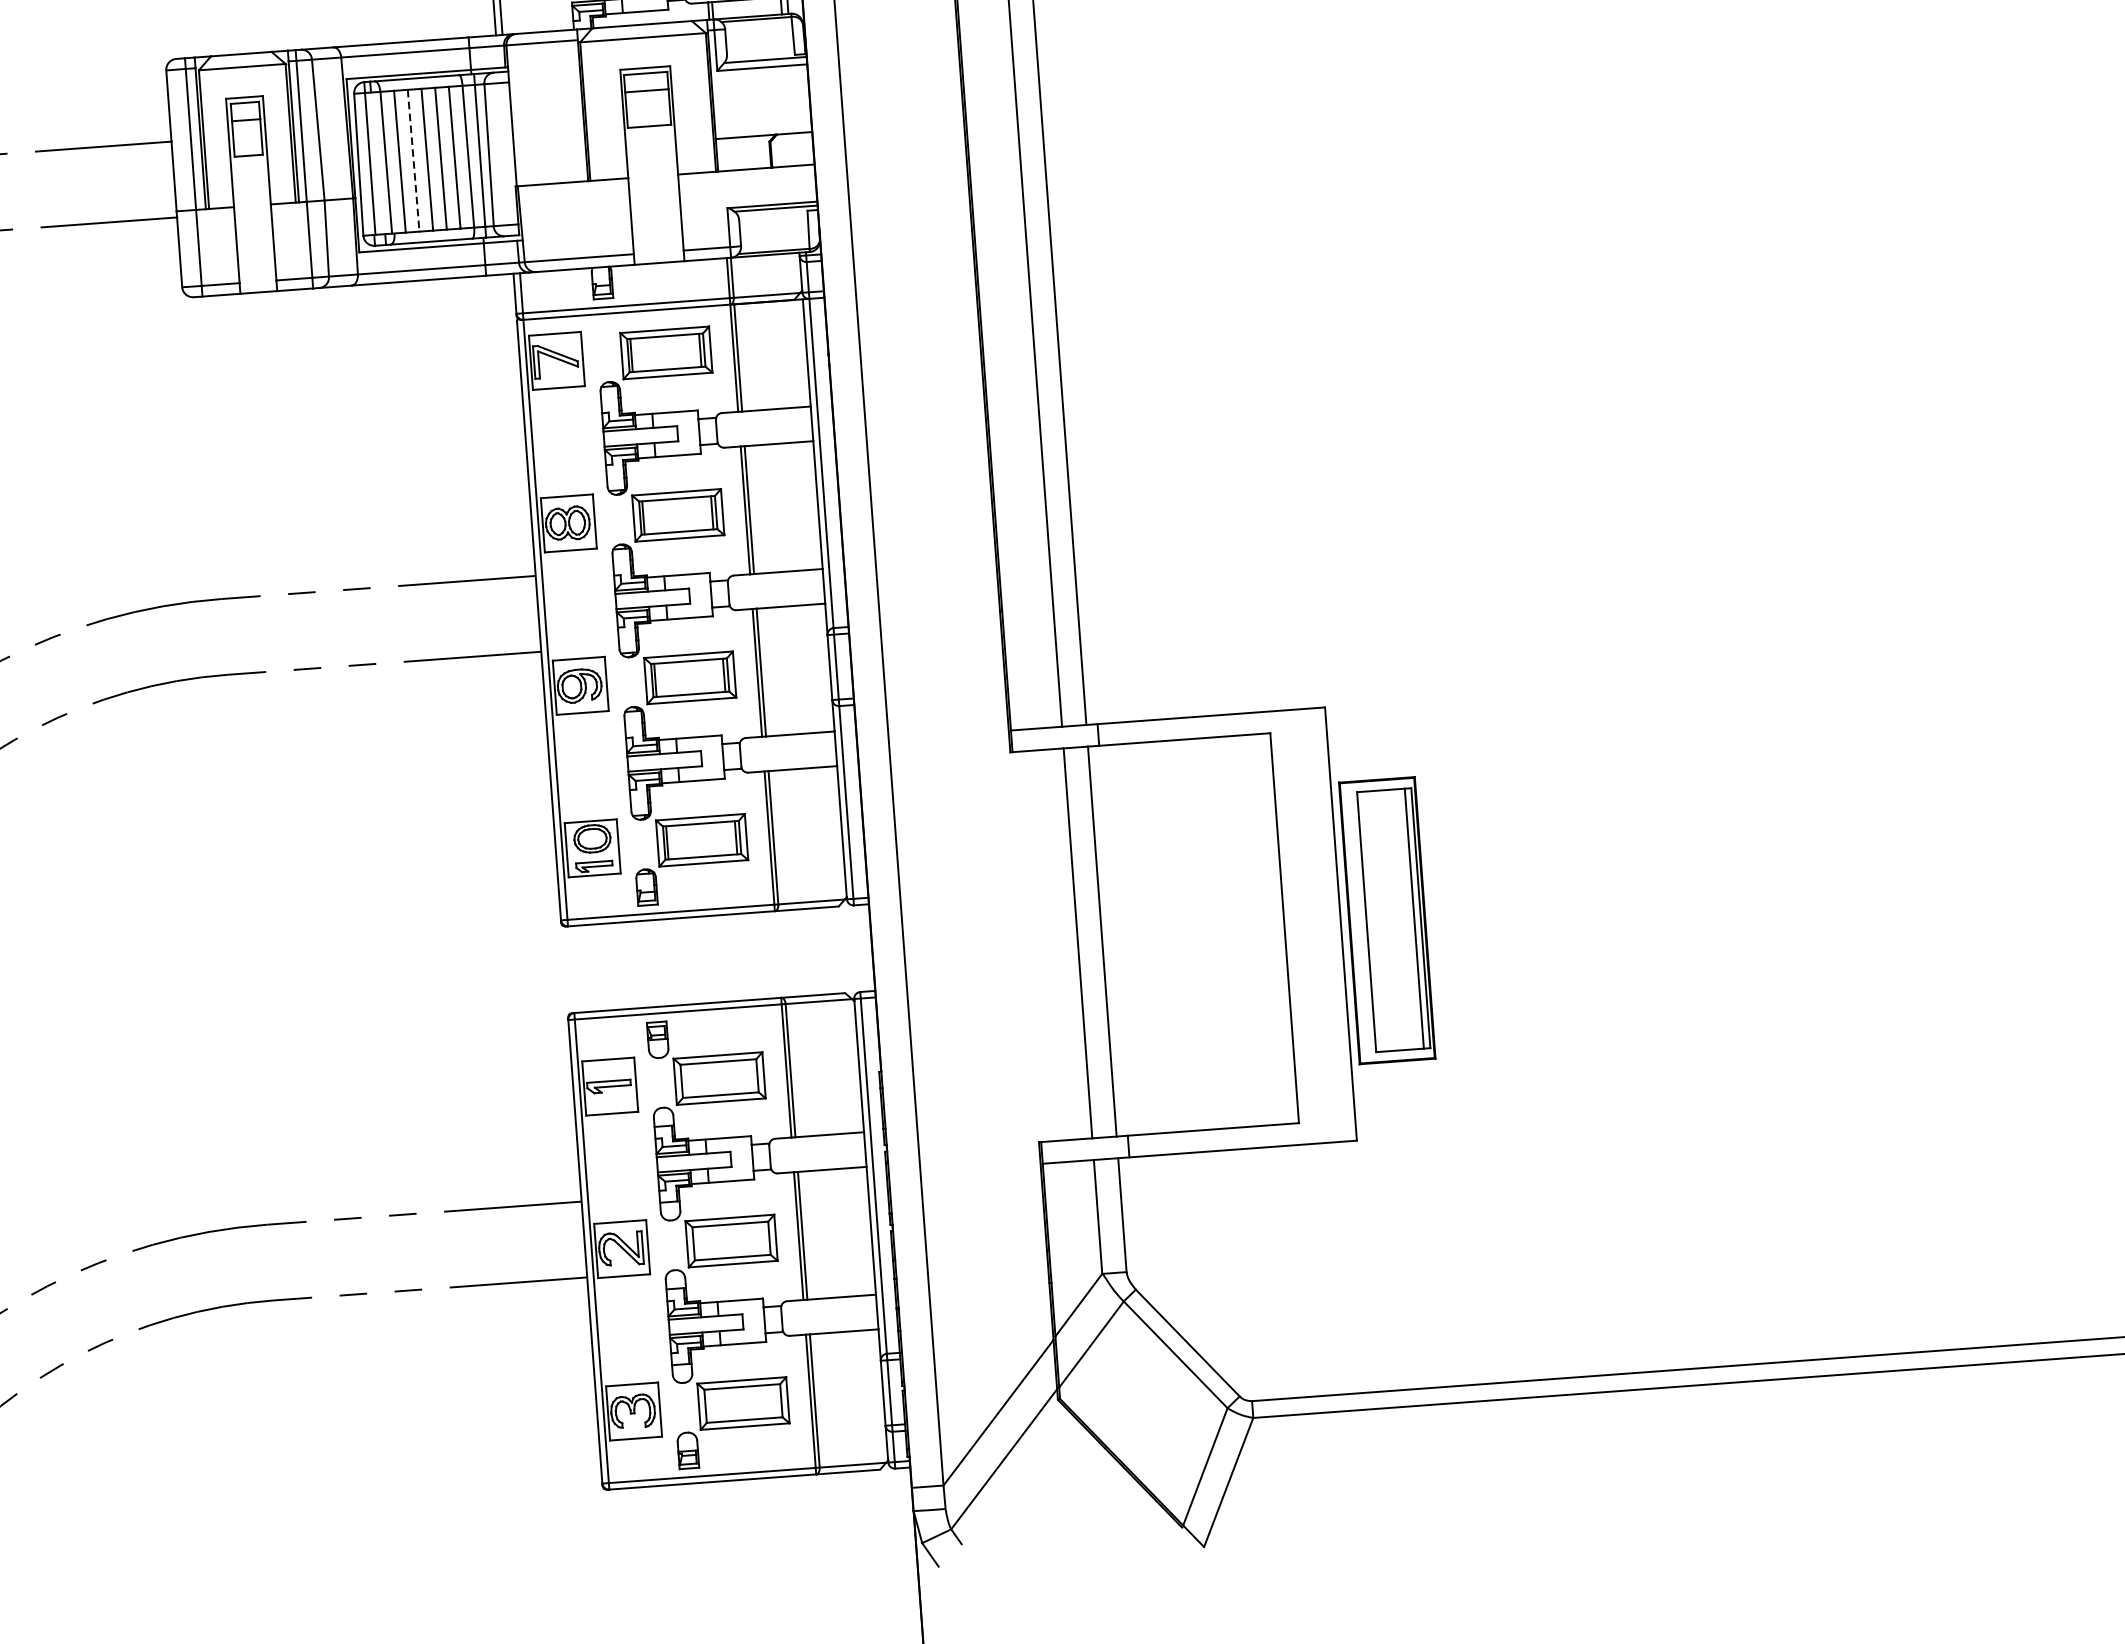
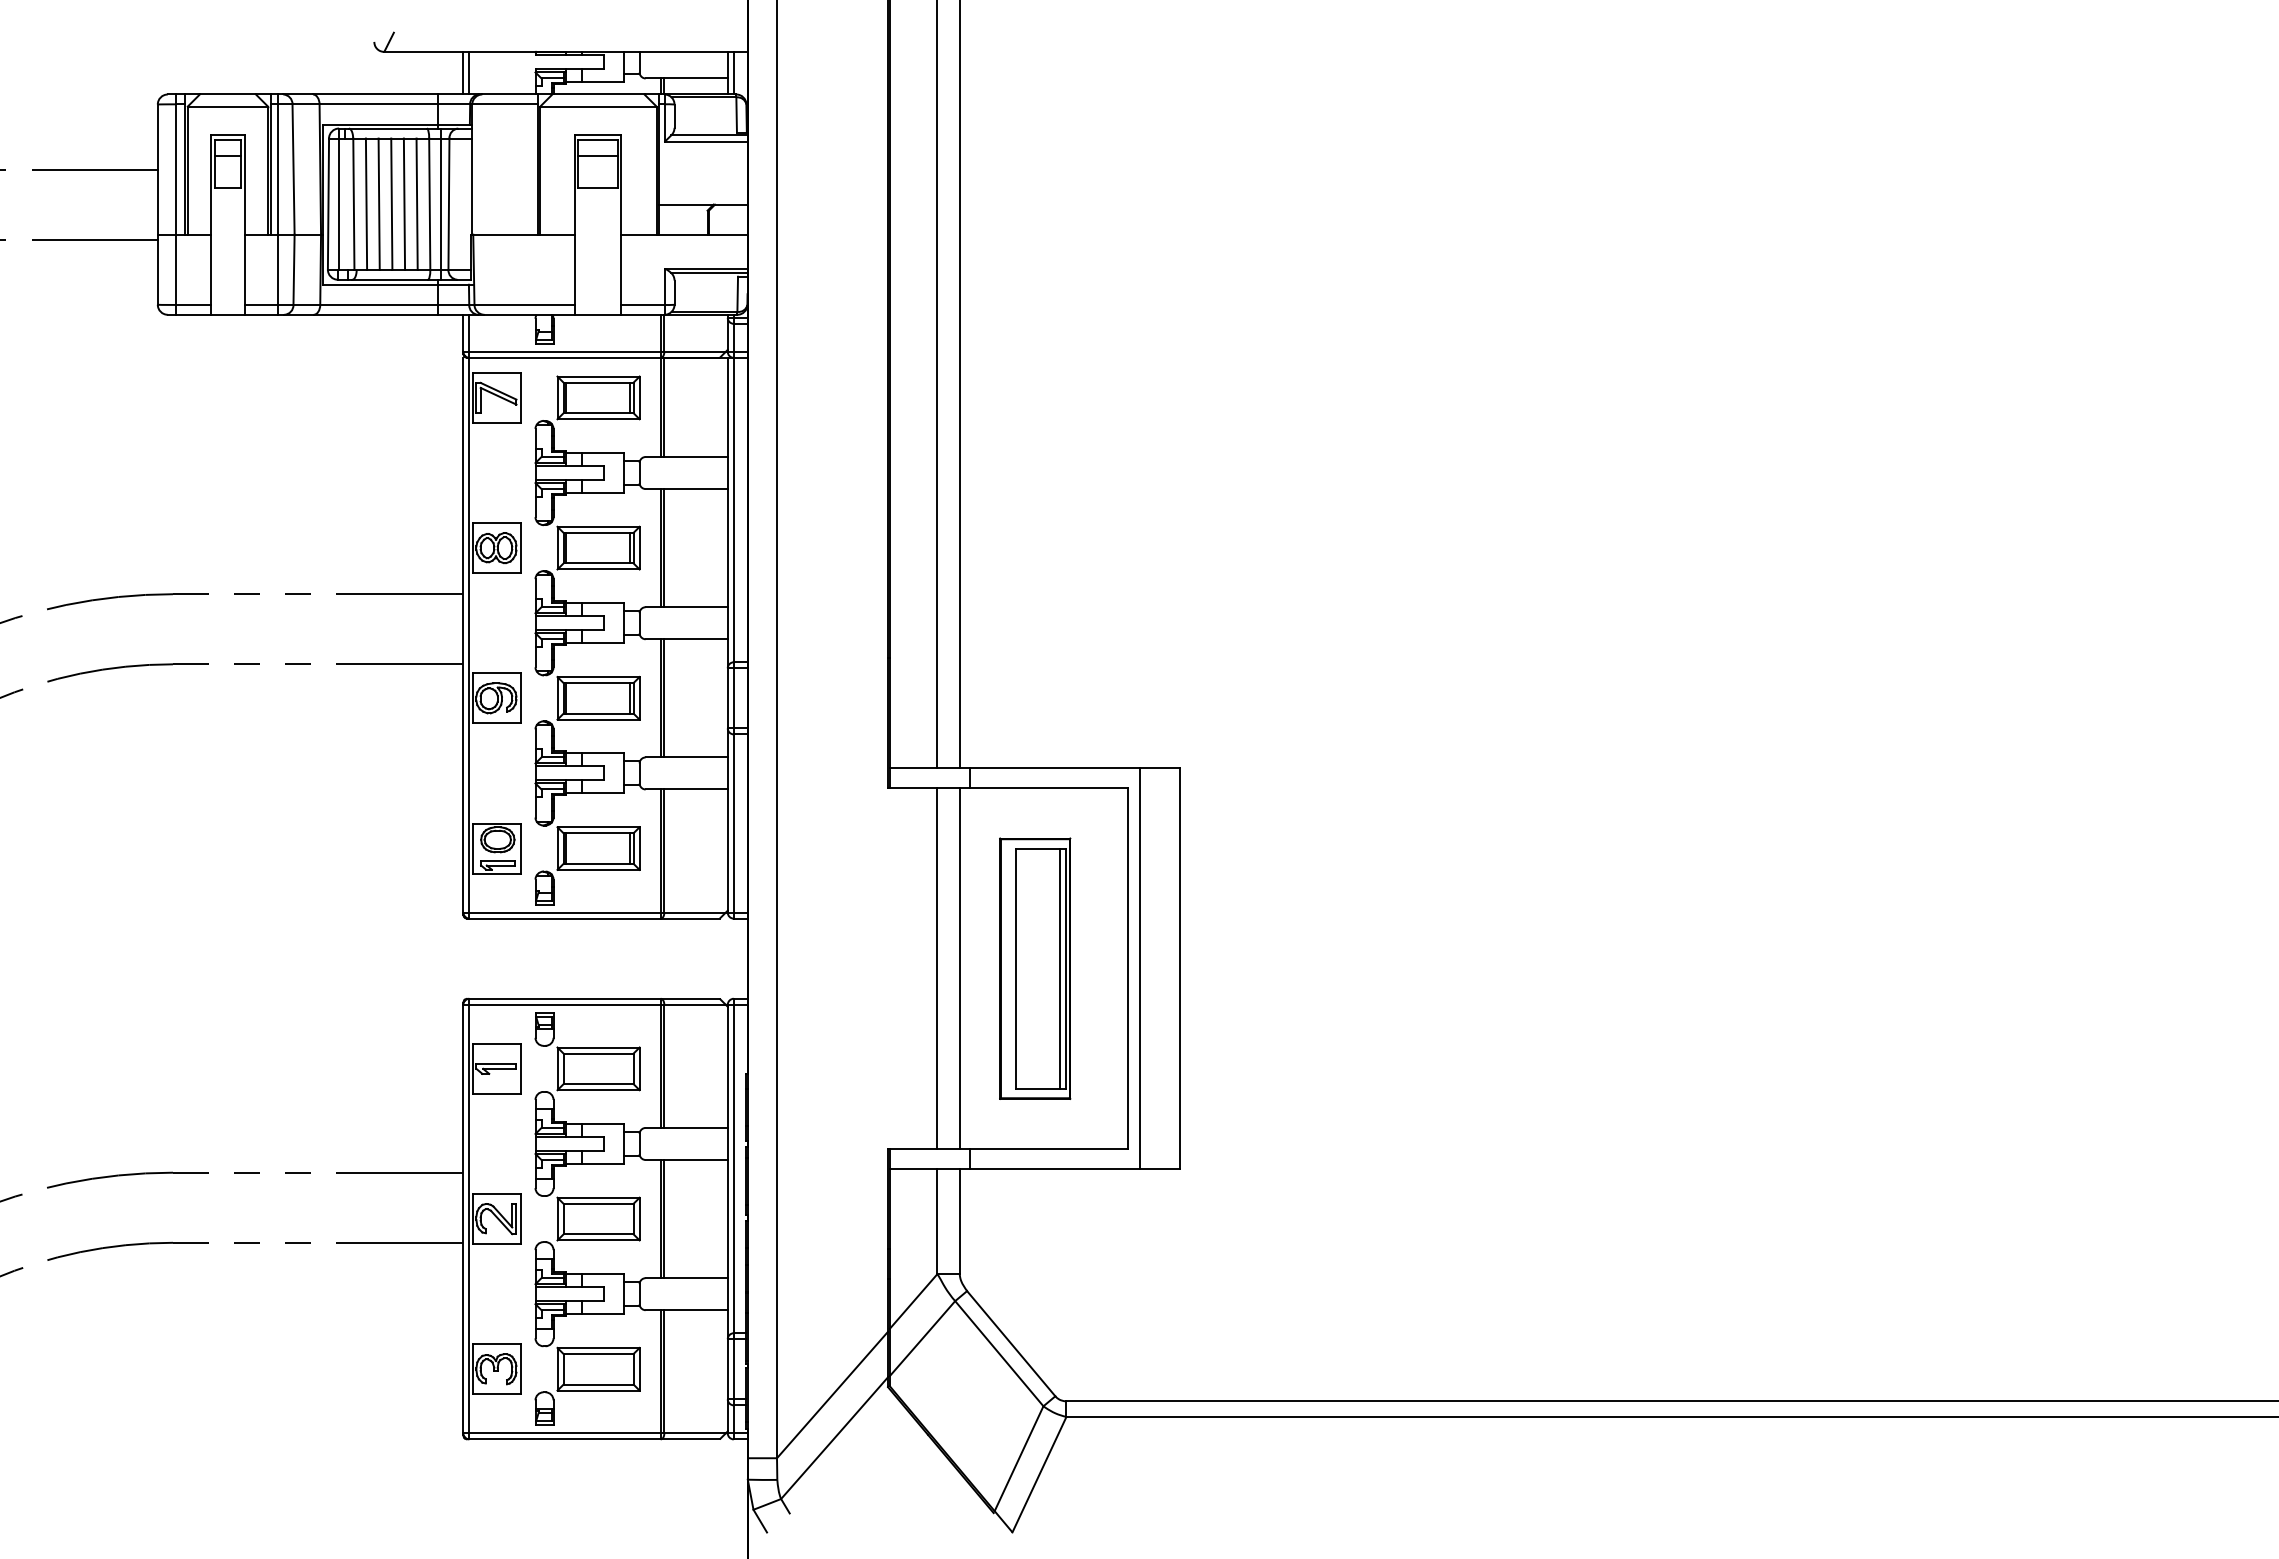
line: (414, 161) -> (379, 204), dashed -> solid
part: (1387, 920) -> (1035, 968), moved
line: (1297, 926) -> (1140, 968), added

